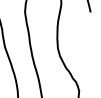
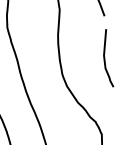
curve: (87, 40) -> (104, 58), added

